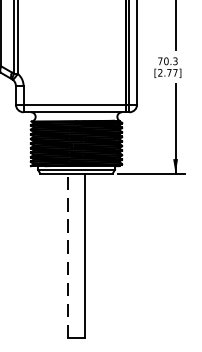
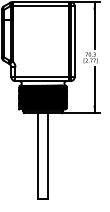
line: (67, 256) -> (38, 156), dashed -> solid

